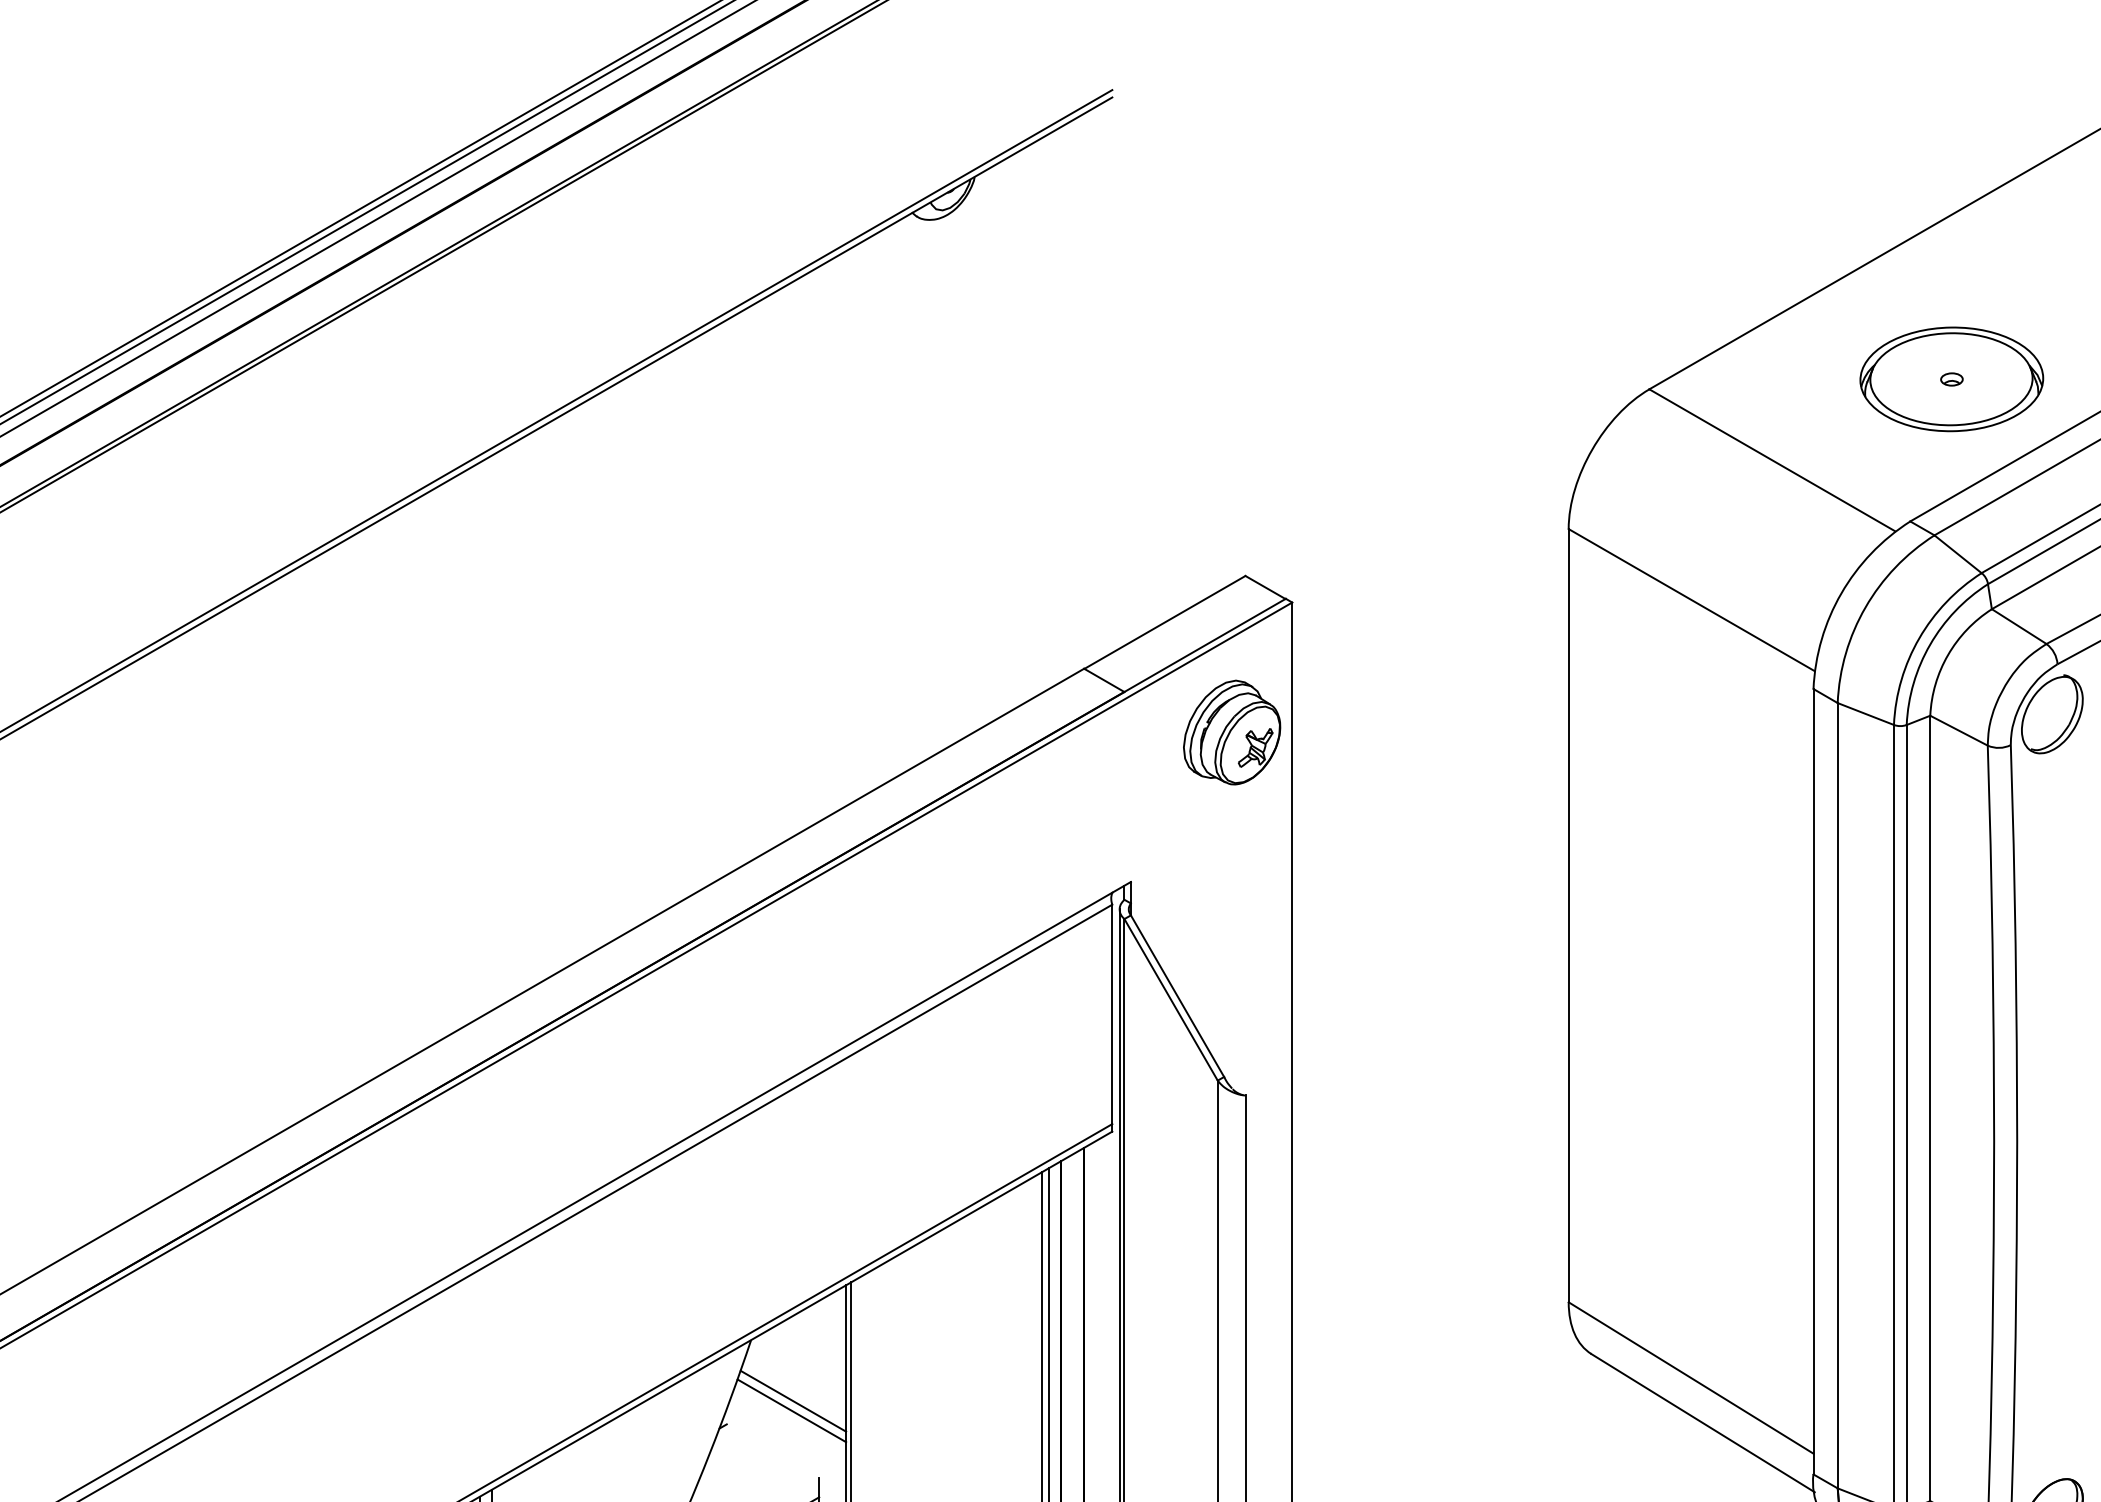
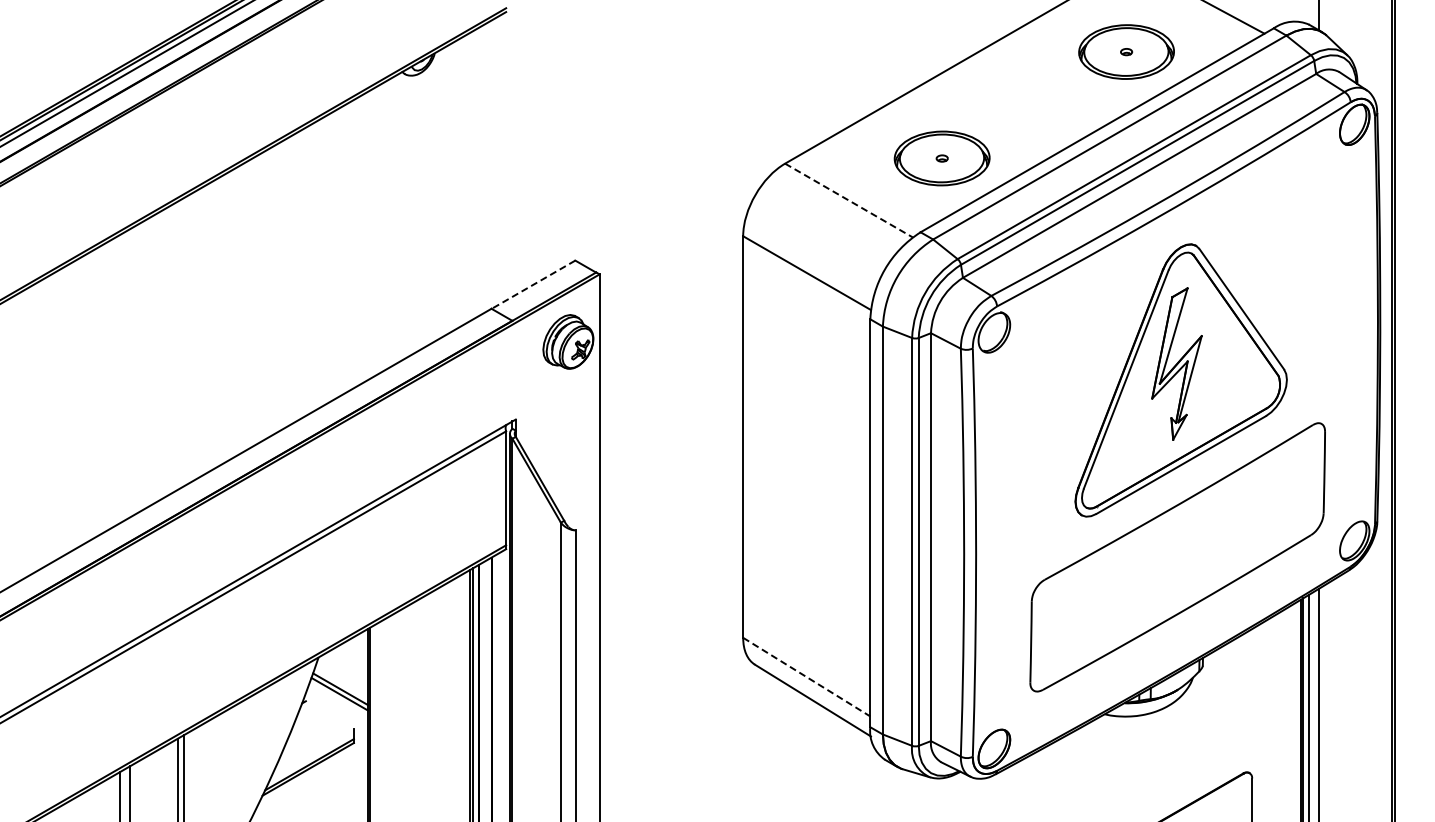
line: (1771, 460) -> (848, 200), solid -> dashed
line: (1164, 621) -> (533, 284), solid -> dashed
line: (1690, 1378) -> (806, 677), solid -> dashed

